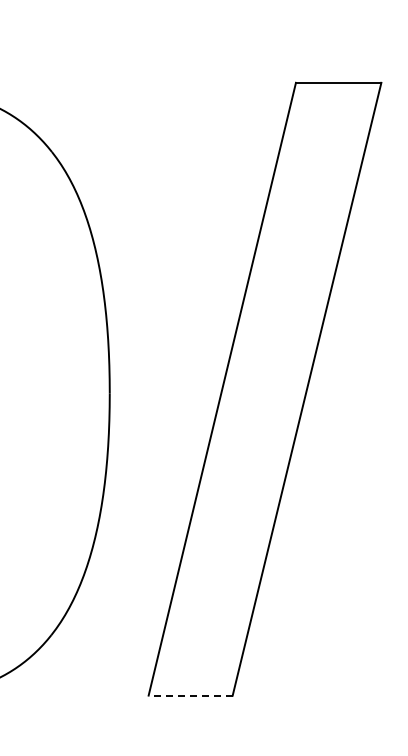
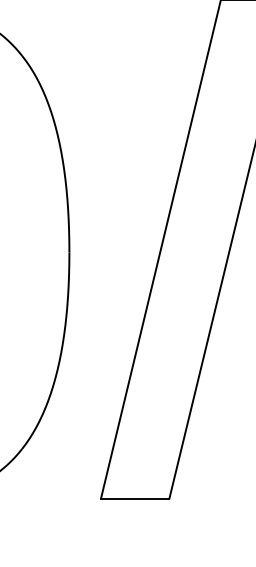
line: (190, 695) -> (135, 498), dashed -> solid

